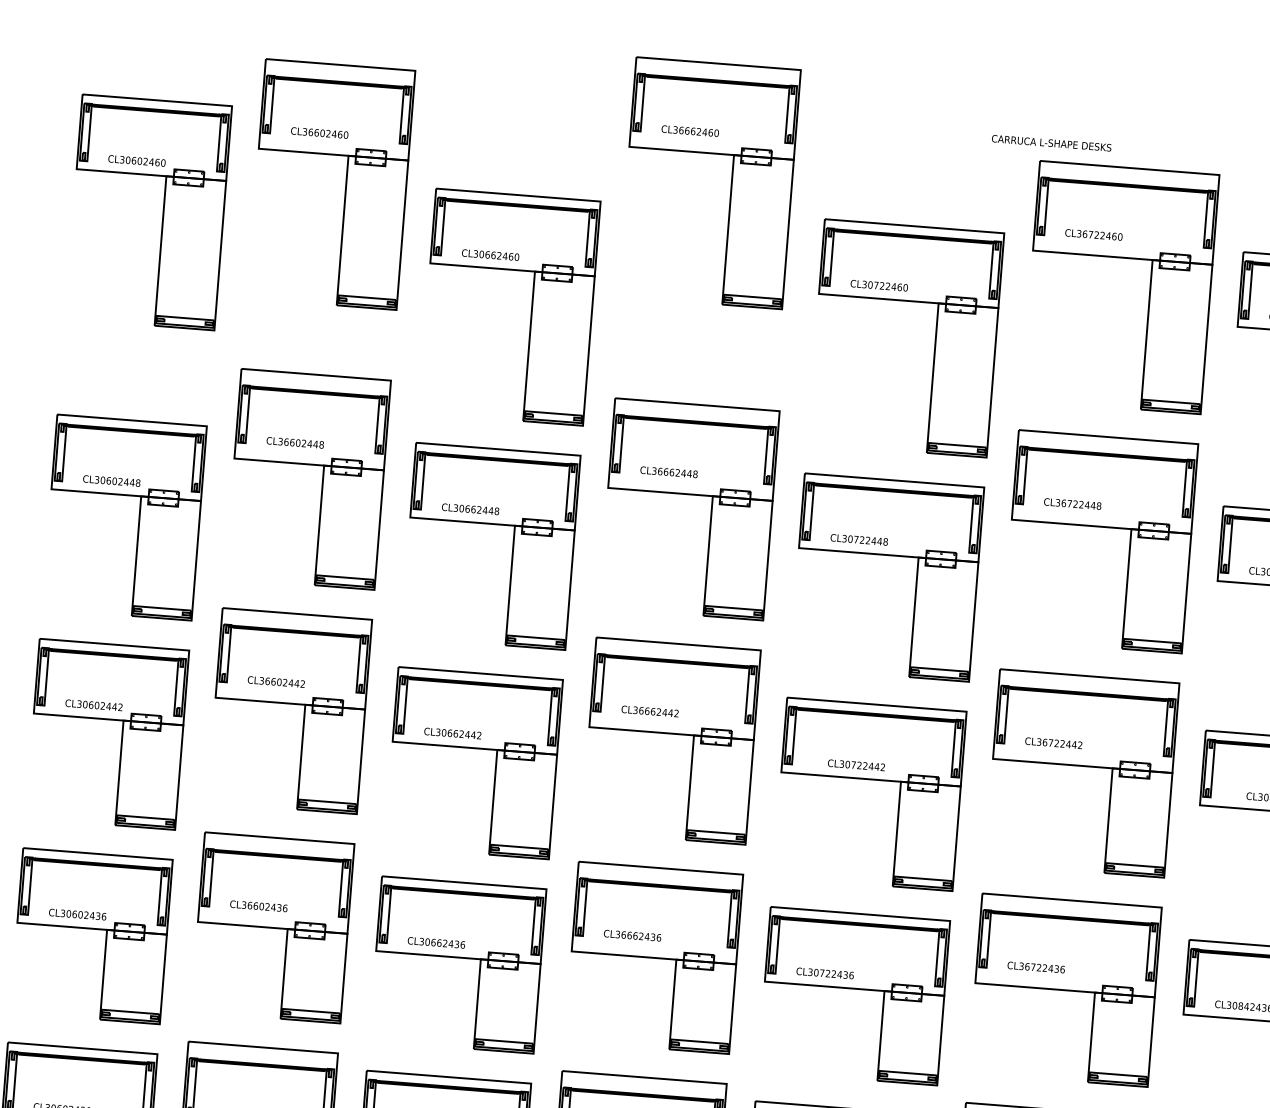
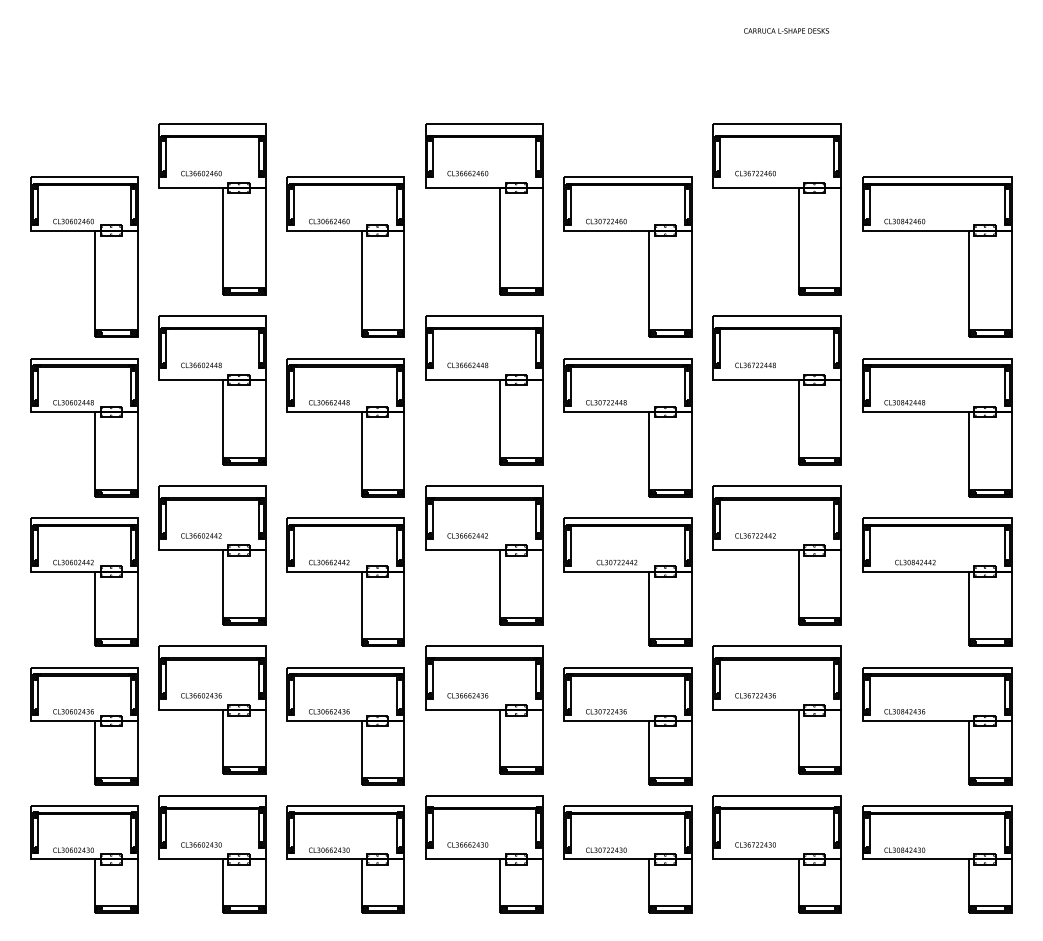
text: (1051, 142) -> (786, 30), moved
part: (345, 185) -> (222, 209), moved
part: (730, 185) -> (499, 209), moved
part: (162, 212) -> (94, 256), moved

